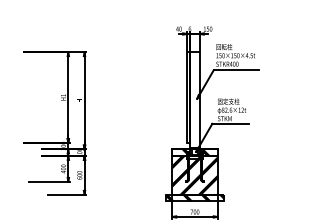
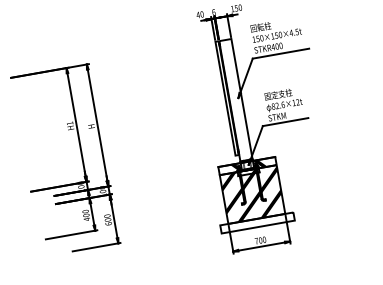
hatch: (194, 197) -> (256, 222), removed

